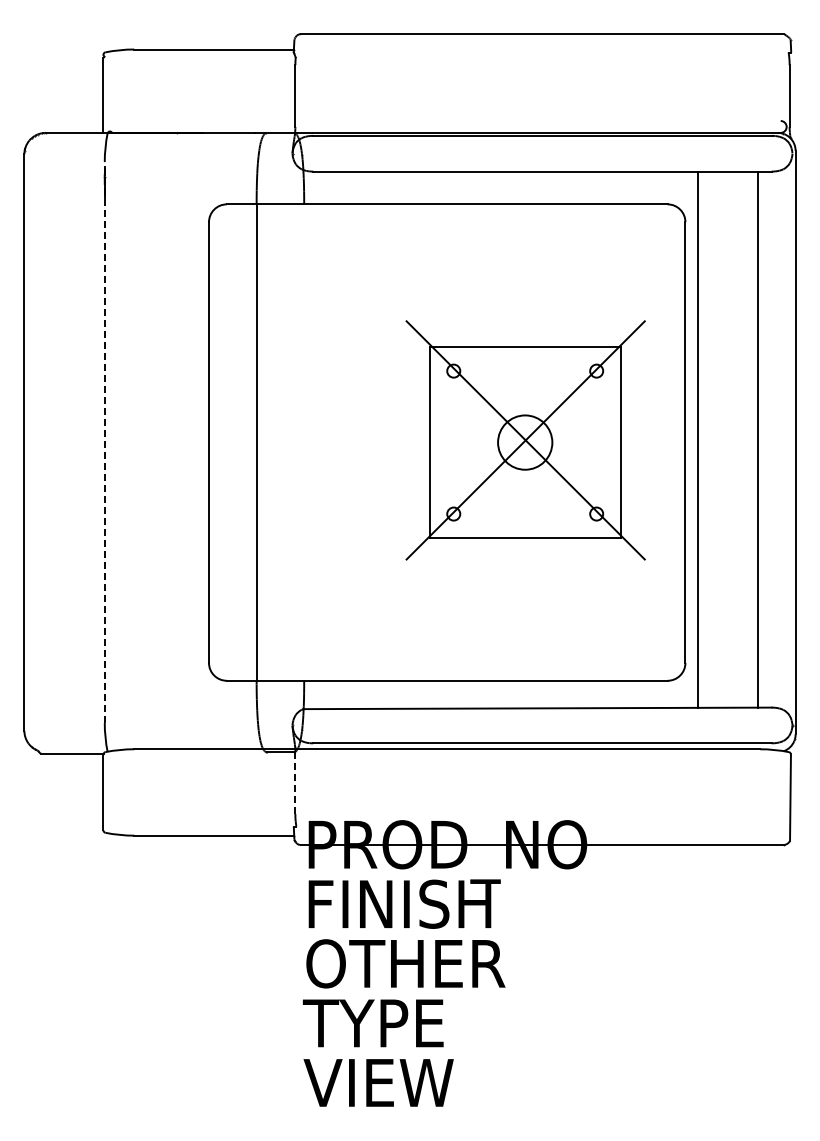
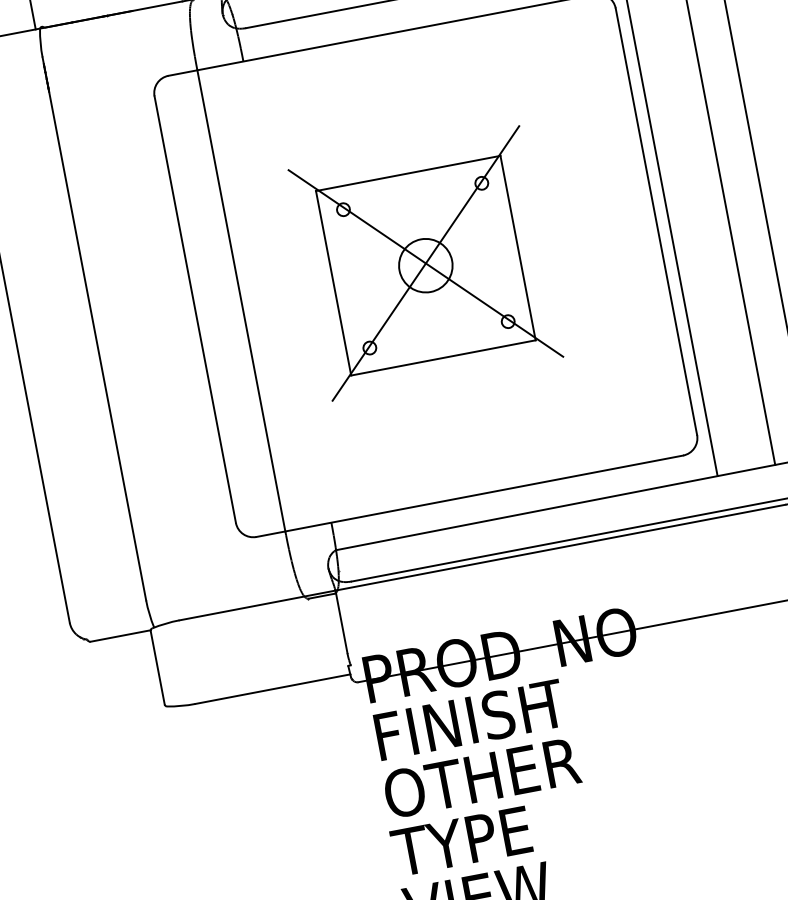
part: (525, 440) -> (425, 263), moved
line: (104, 442) -> (94, 328), dashed -> solid
line: (295, 783) -> (341, 623), dashed -> solid

